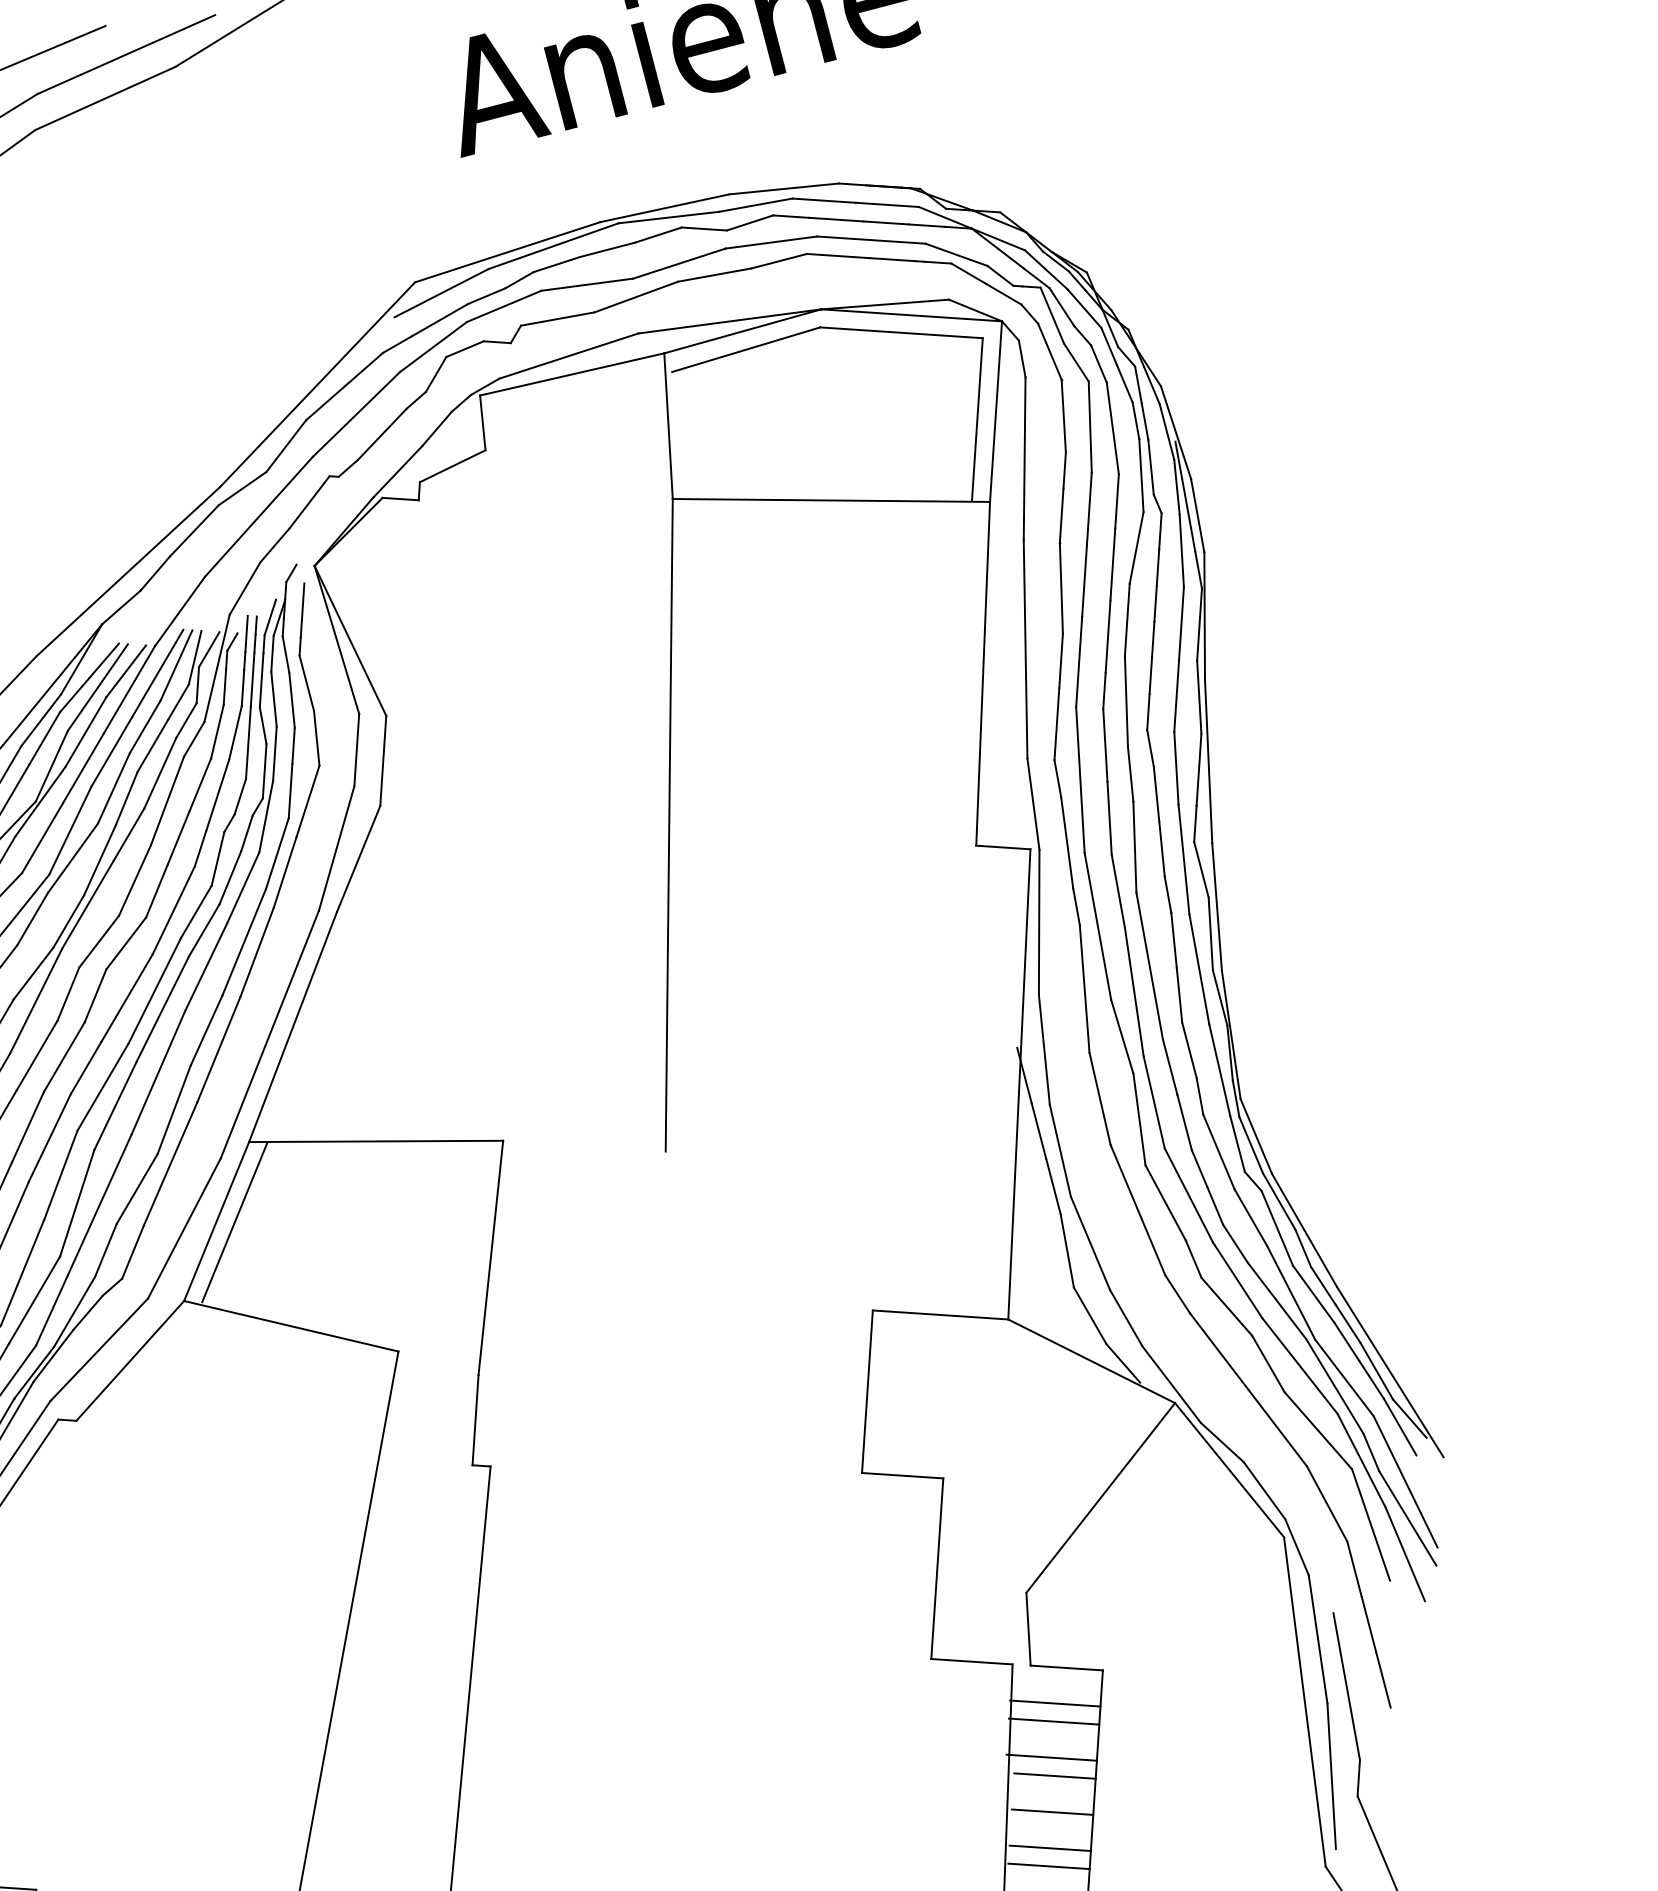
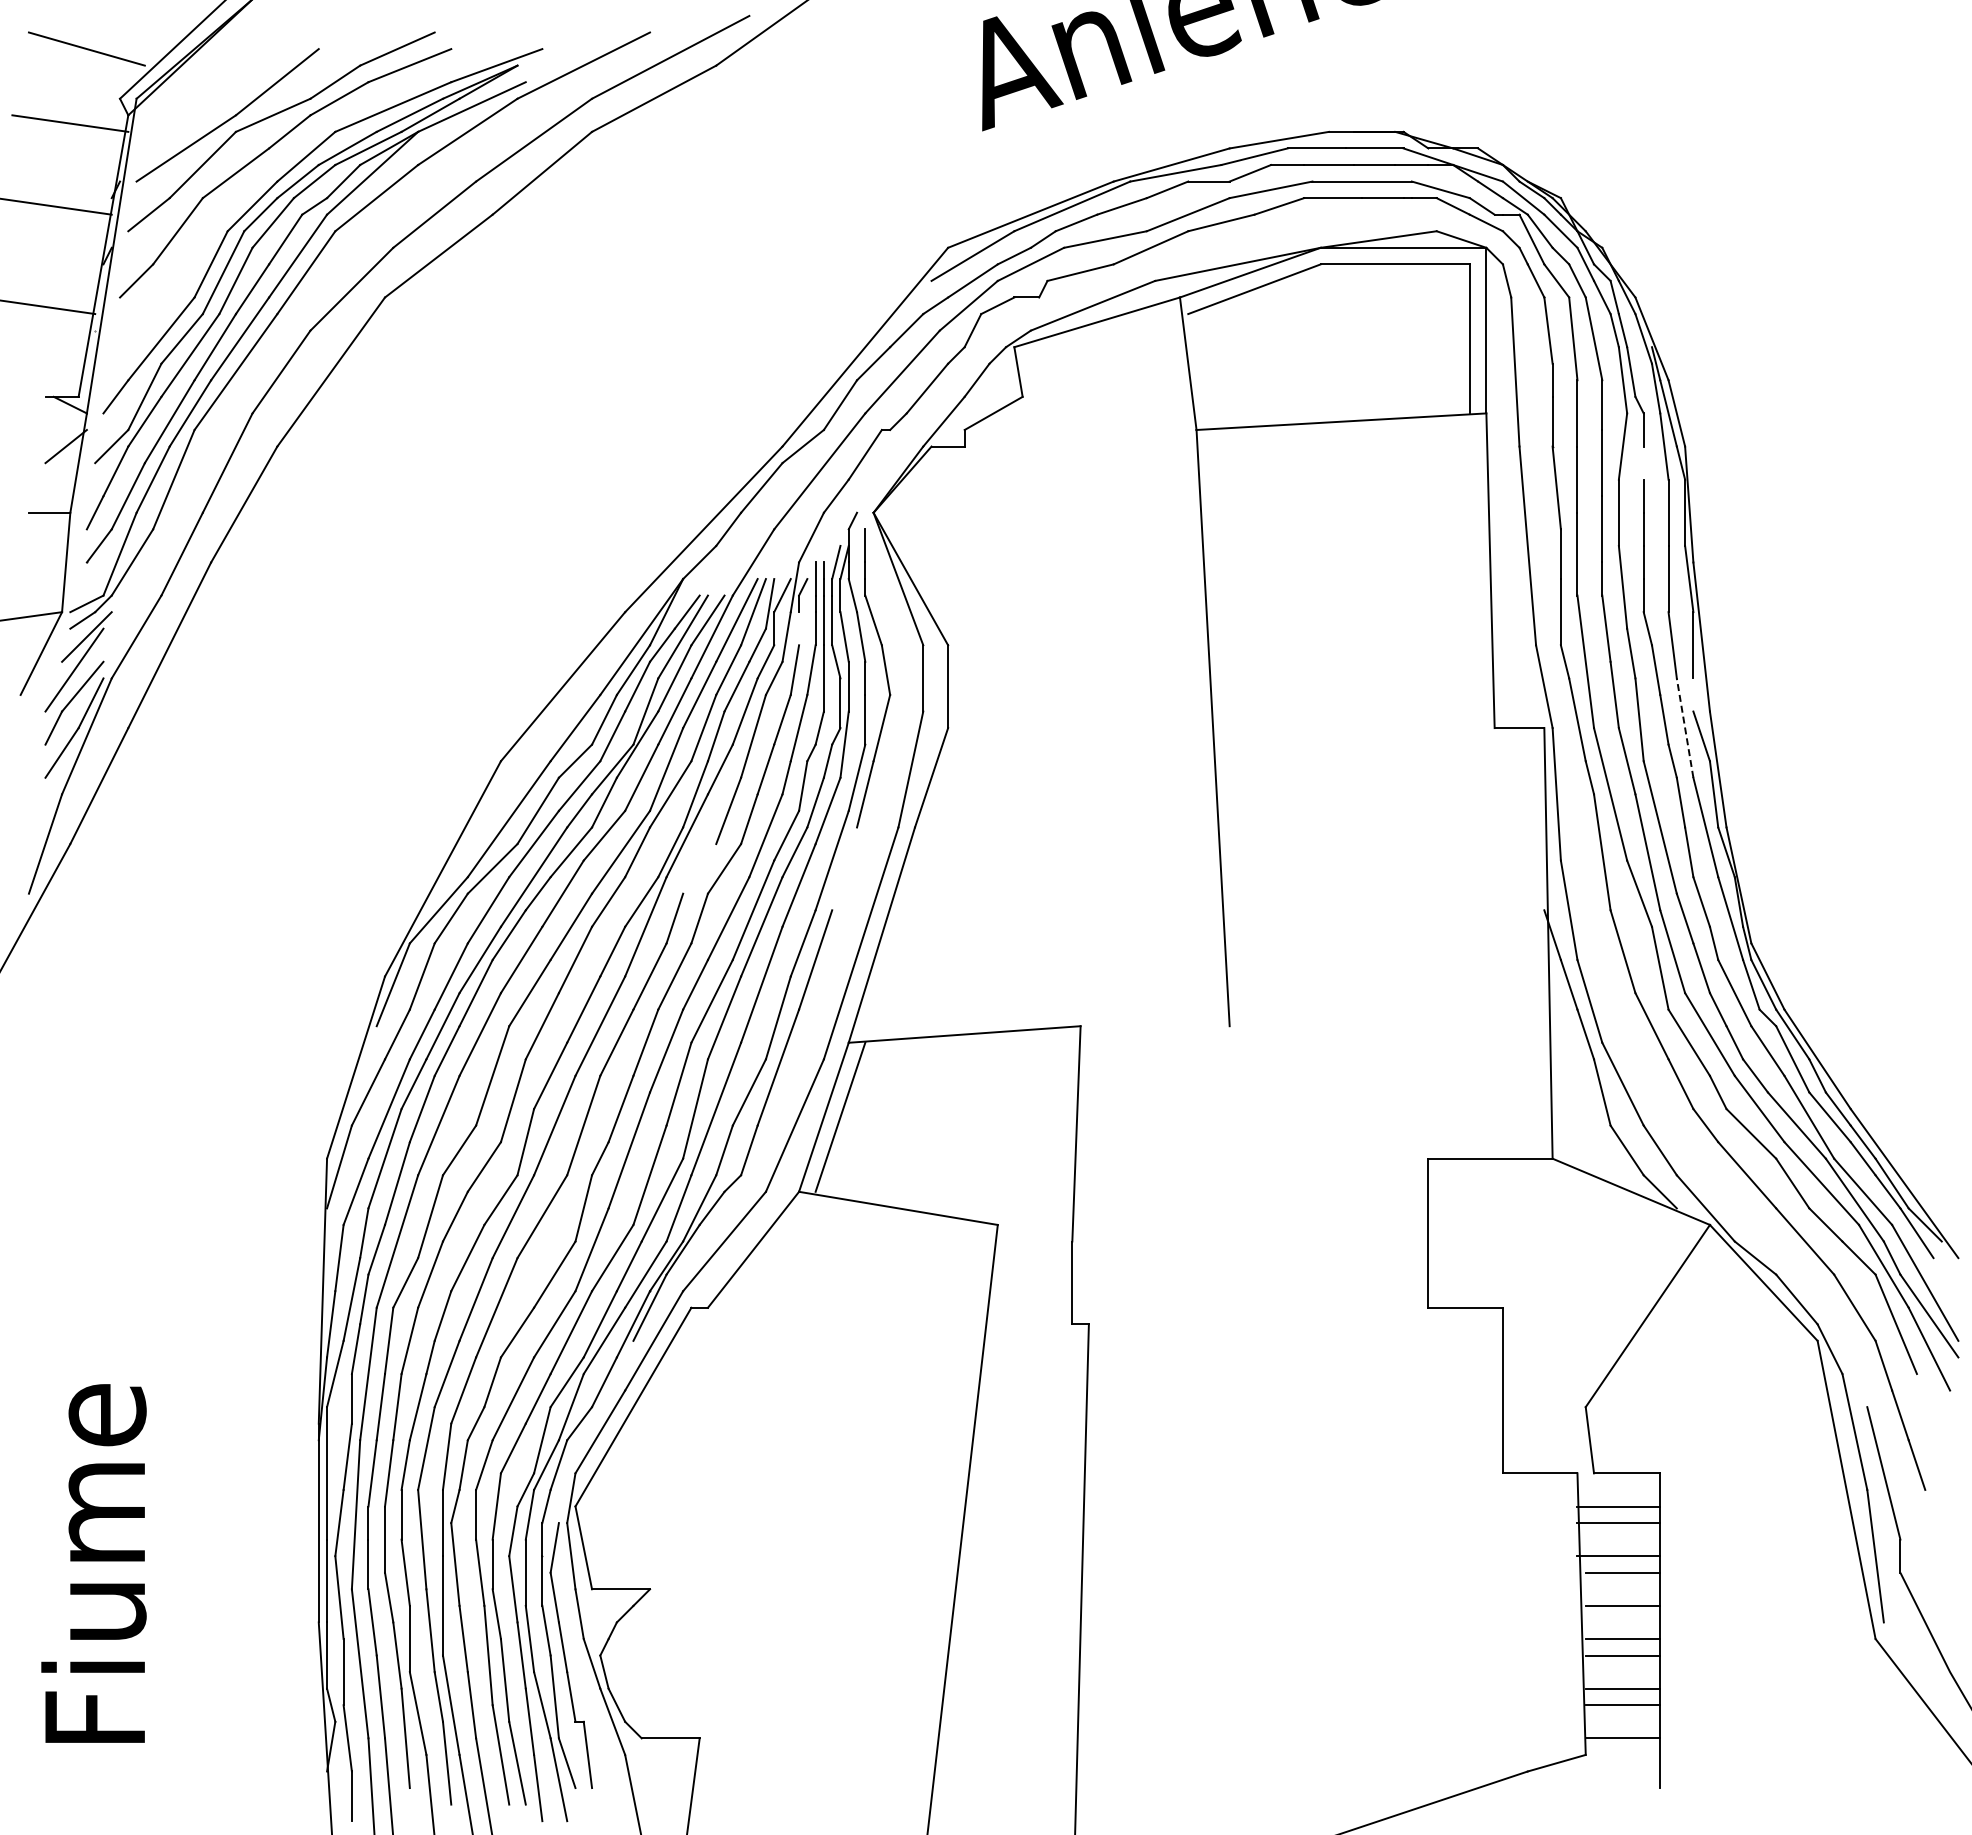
line: (1157, 566) -> (1643, 462), removed
line: (225, 686) -> (799, 628), removed
line: (1195, 823) -> (1693, 694), removed
line: (1184, 858) -> (1685, 727), solid -> dashed
line: (98, 941) -> (699, 868), removed
line: (257, 951) -> (844, 868), removed

